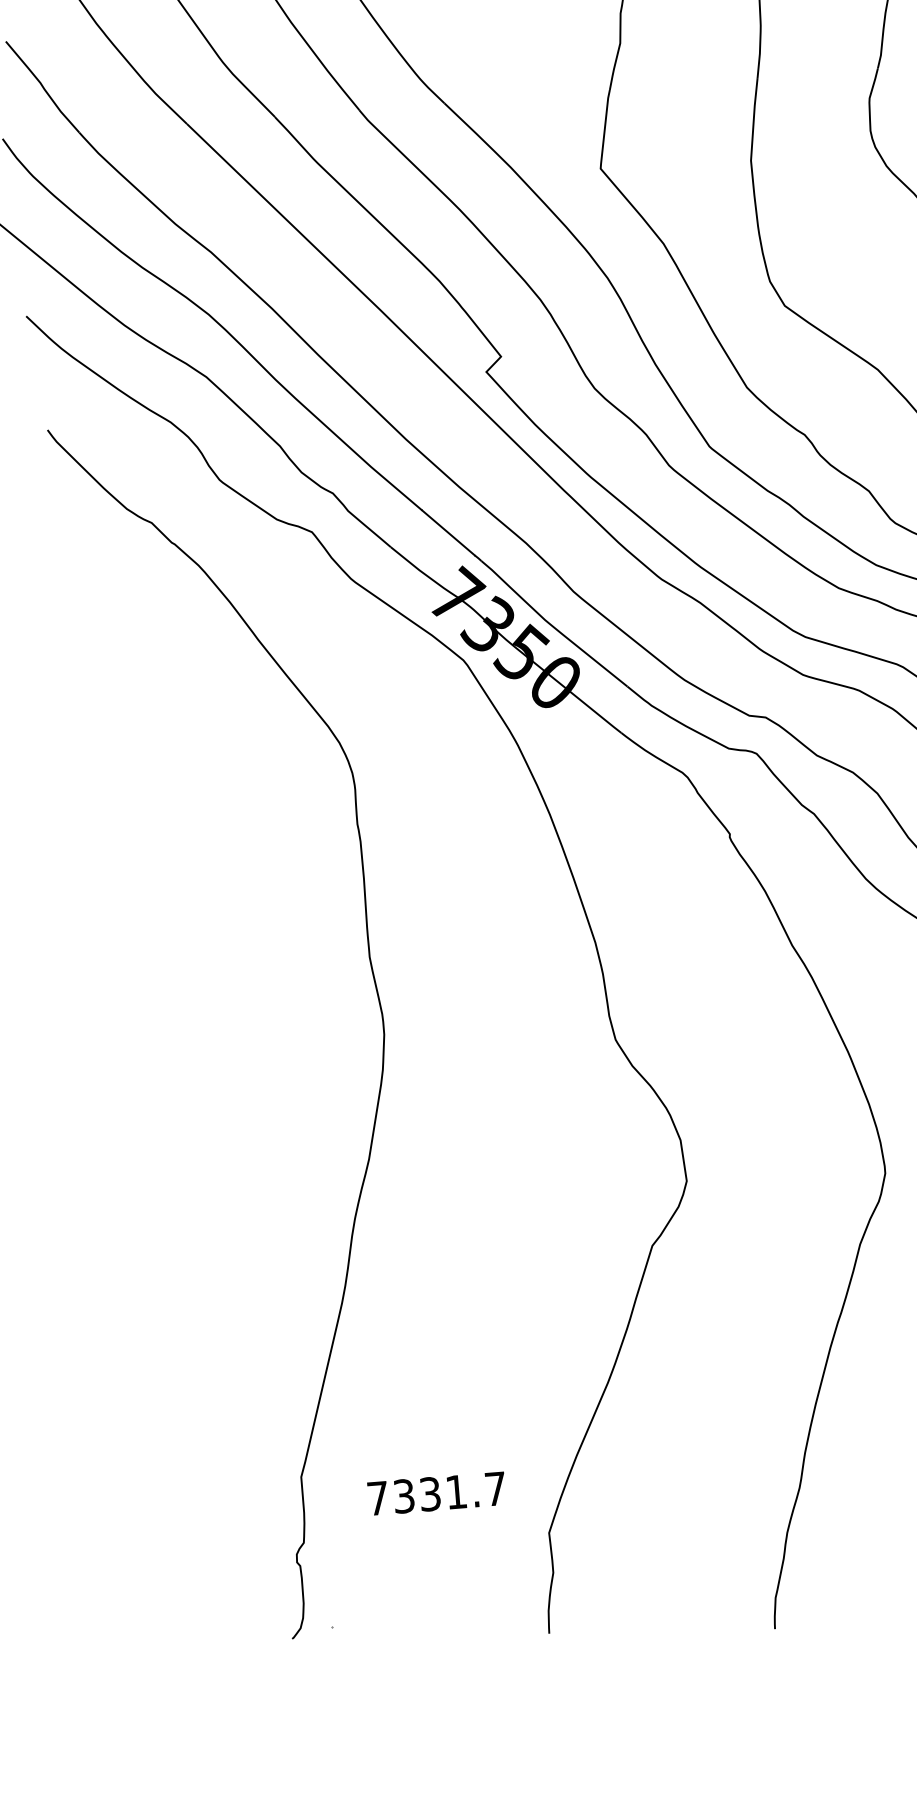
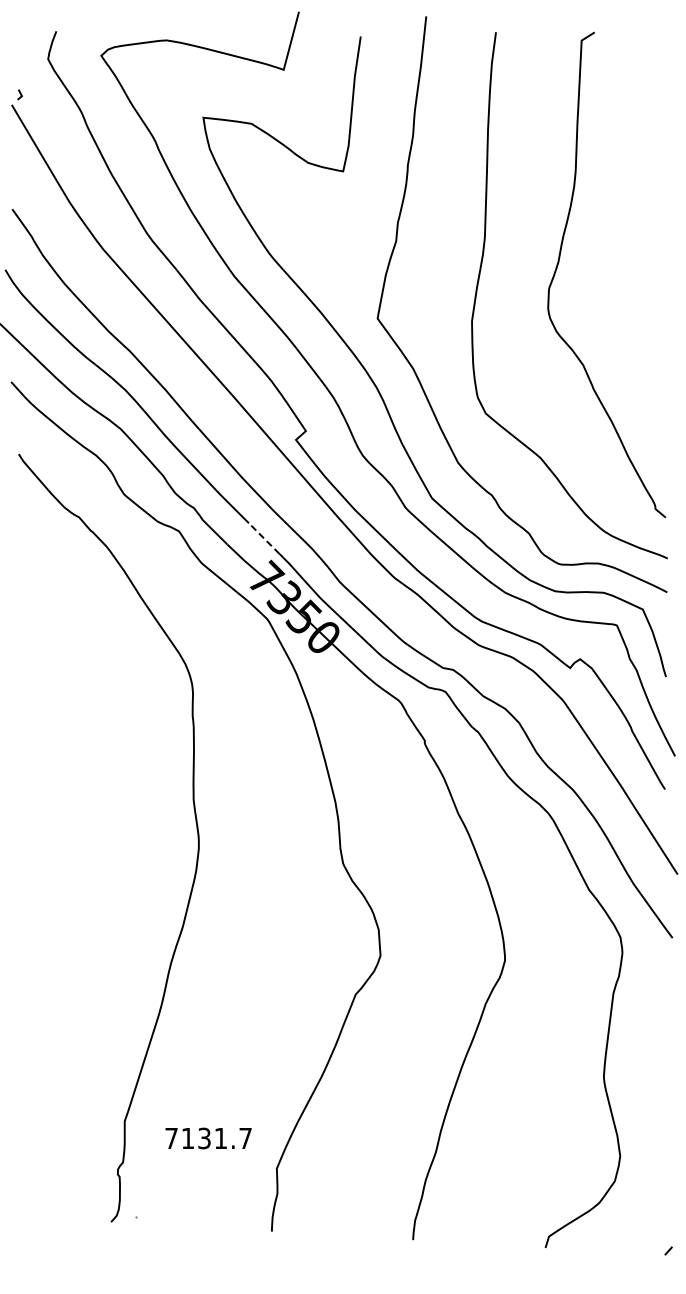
line: (448, 532) -> (264, 538), solid -> dashed
text: (403, 1496) -> (187, 1138), 7331.7 -> 7131.7

